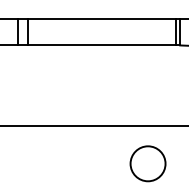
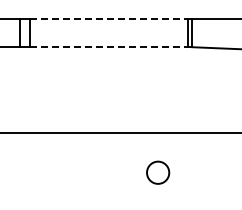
line: (102, 18) -> (109, 18), solid -> dashed
line: (102, 45) -> (109, 47), solid -> dashed
circle: (147, 163) -> (157, 172), size x0.6

